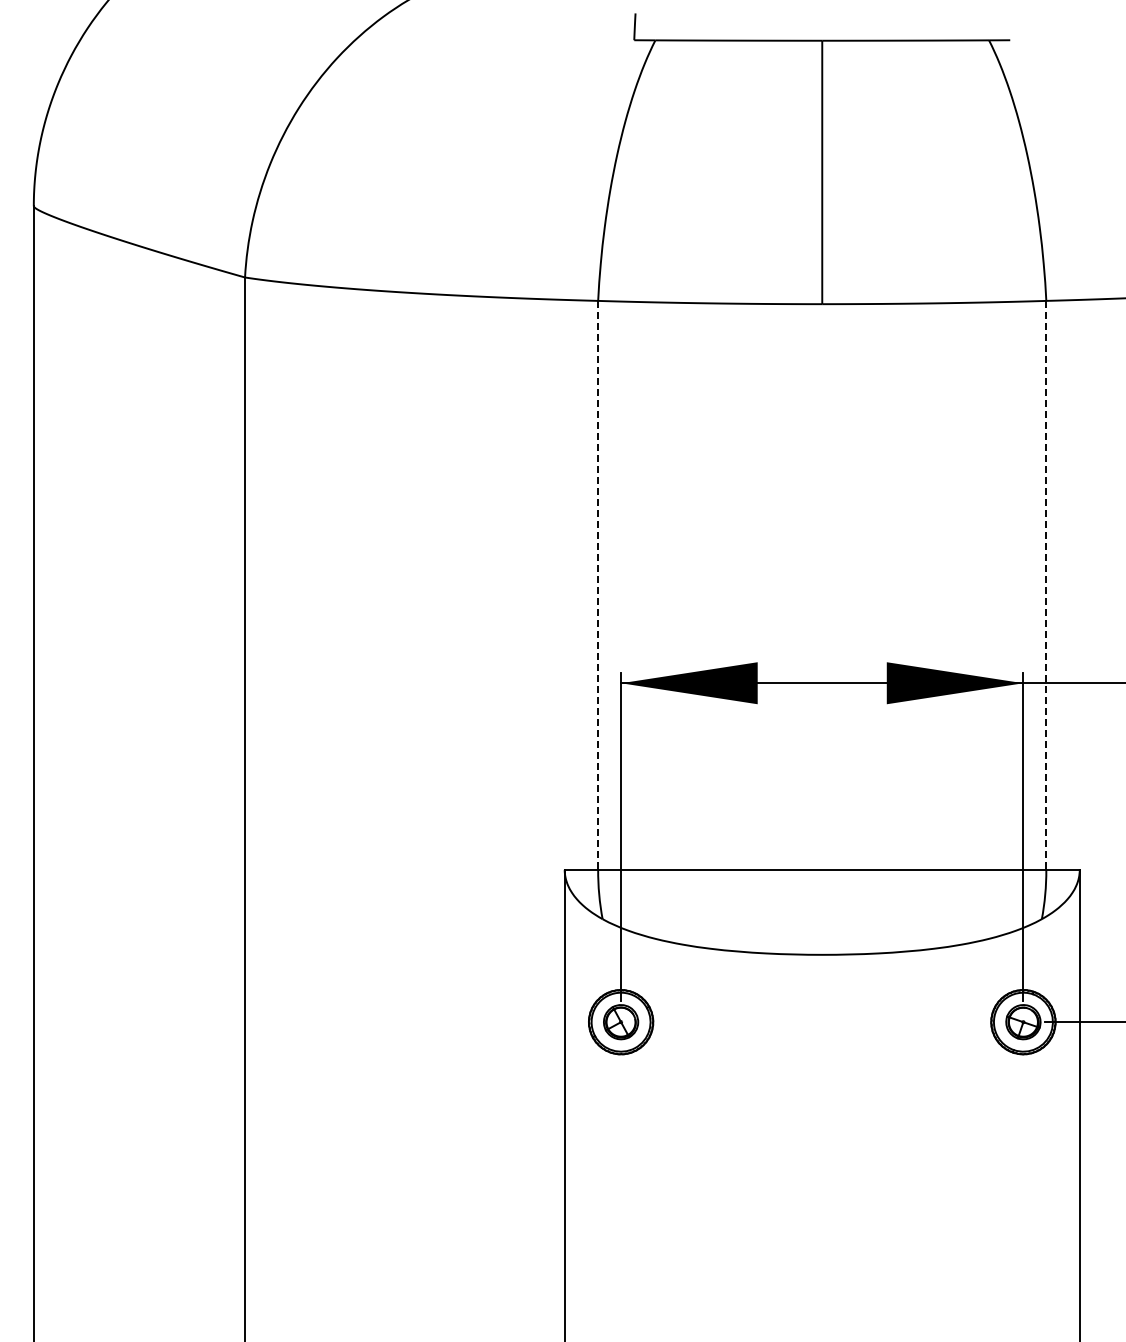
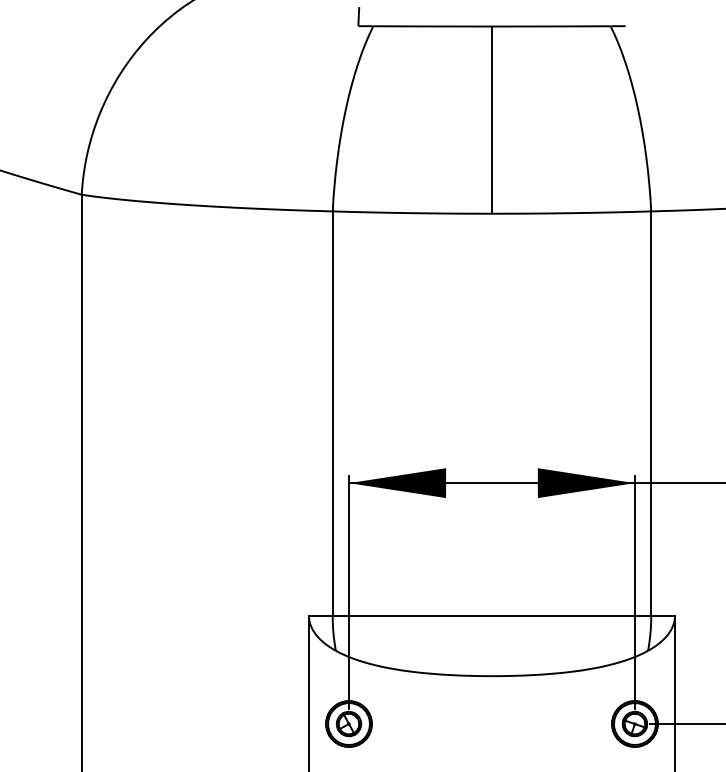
line: (598, 585) -> (332, 413), dashed -> solid
line: (1046, 585) -> (651, 413), dashed -> solid

